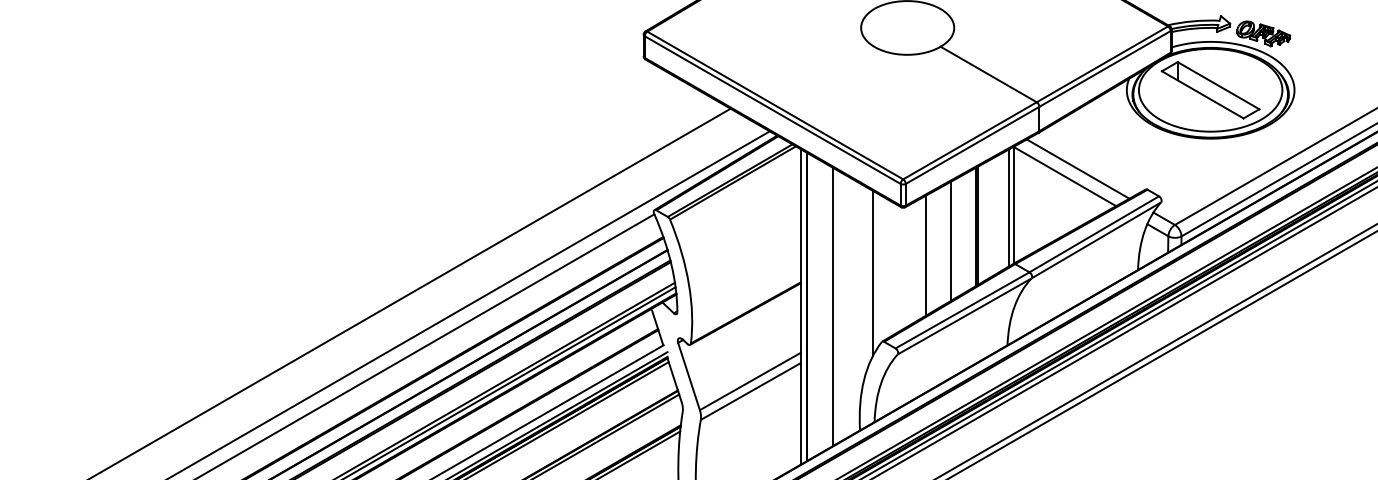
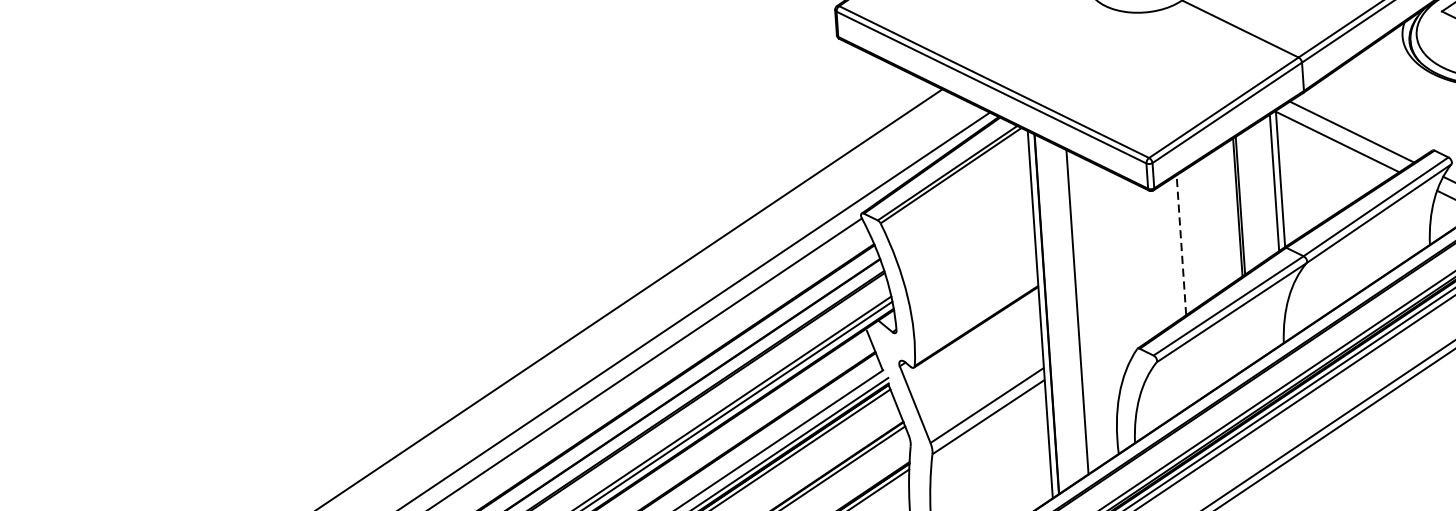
line: (951, 240) -> (1210, 225), removed
line: (925, 255) -> (1181, 244), solid -> dashed
line: (873, 273) -> (1121, 269), removed

